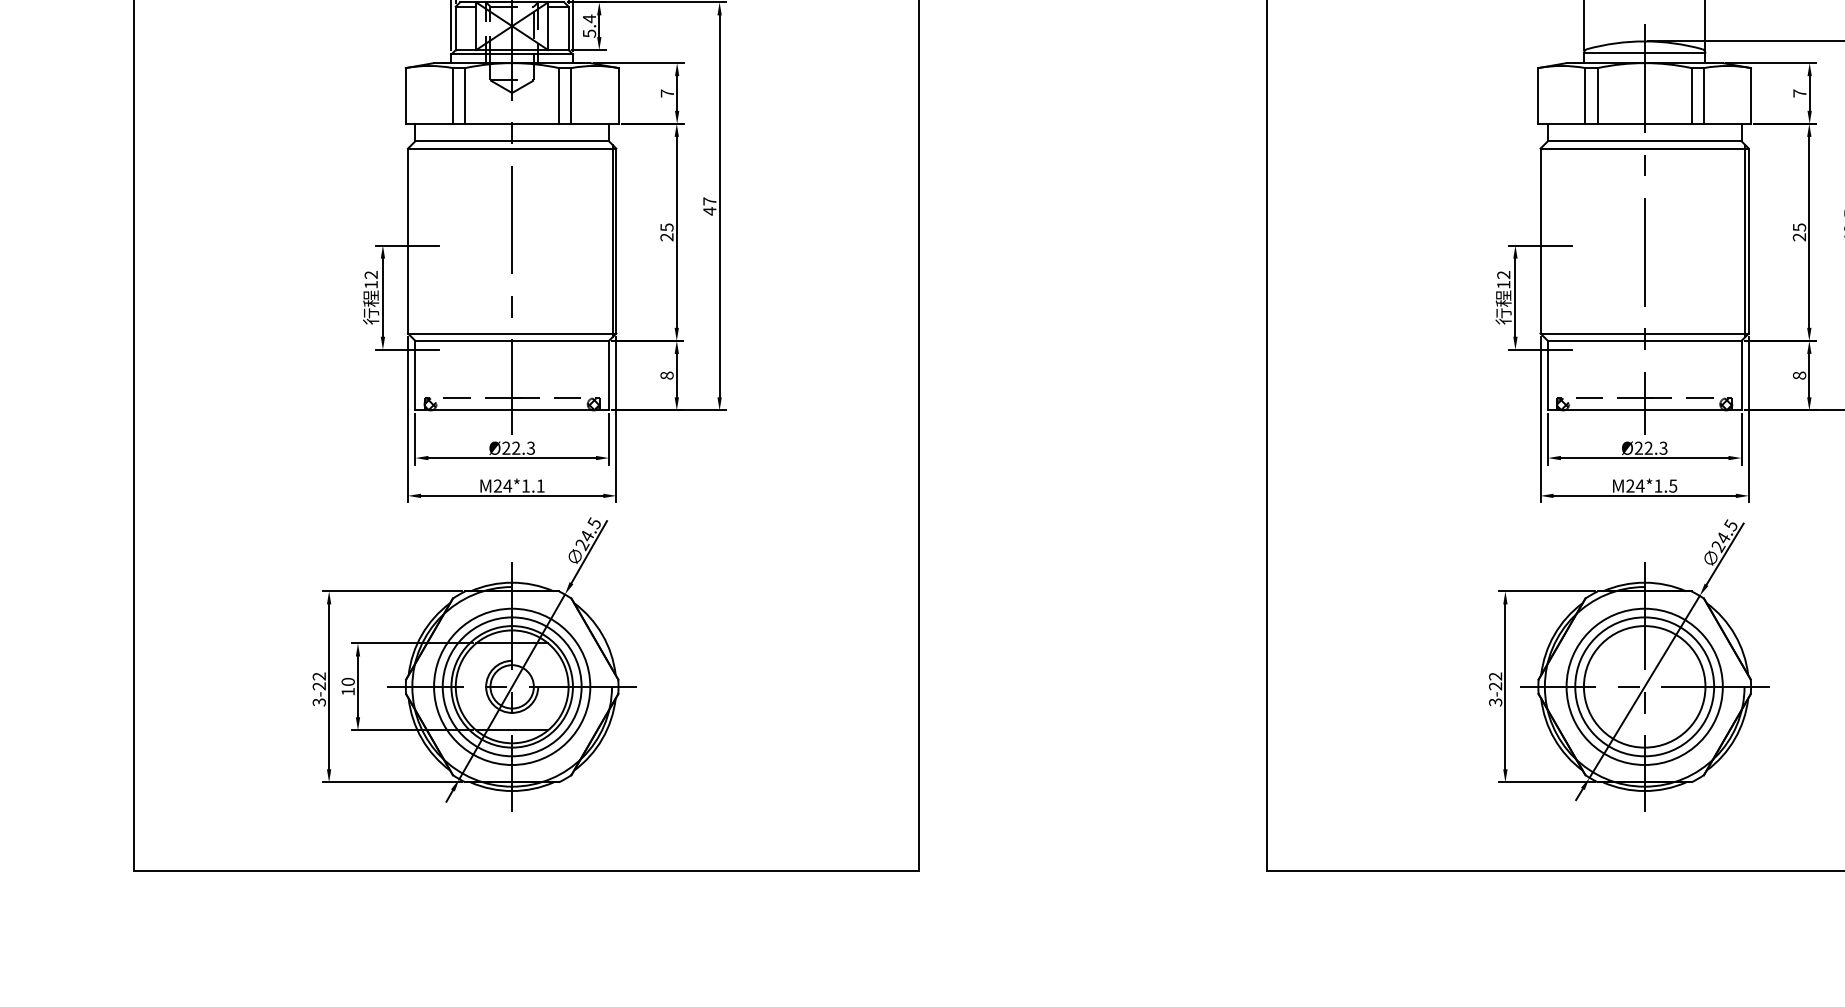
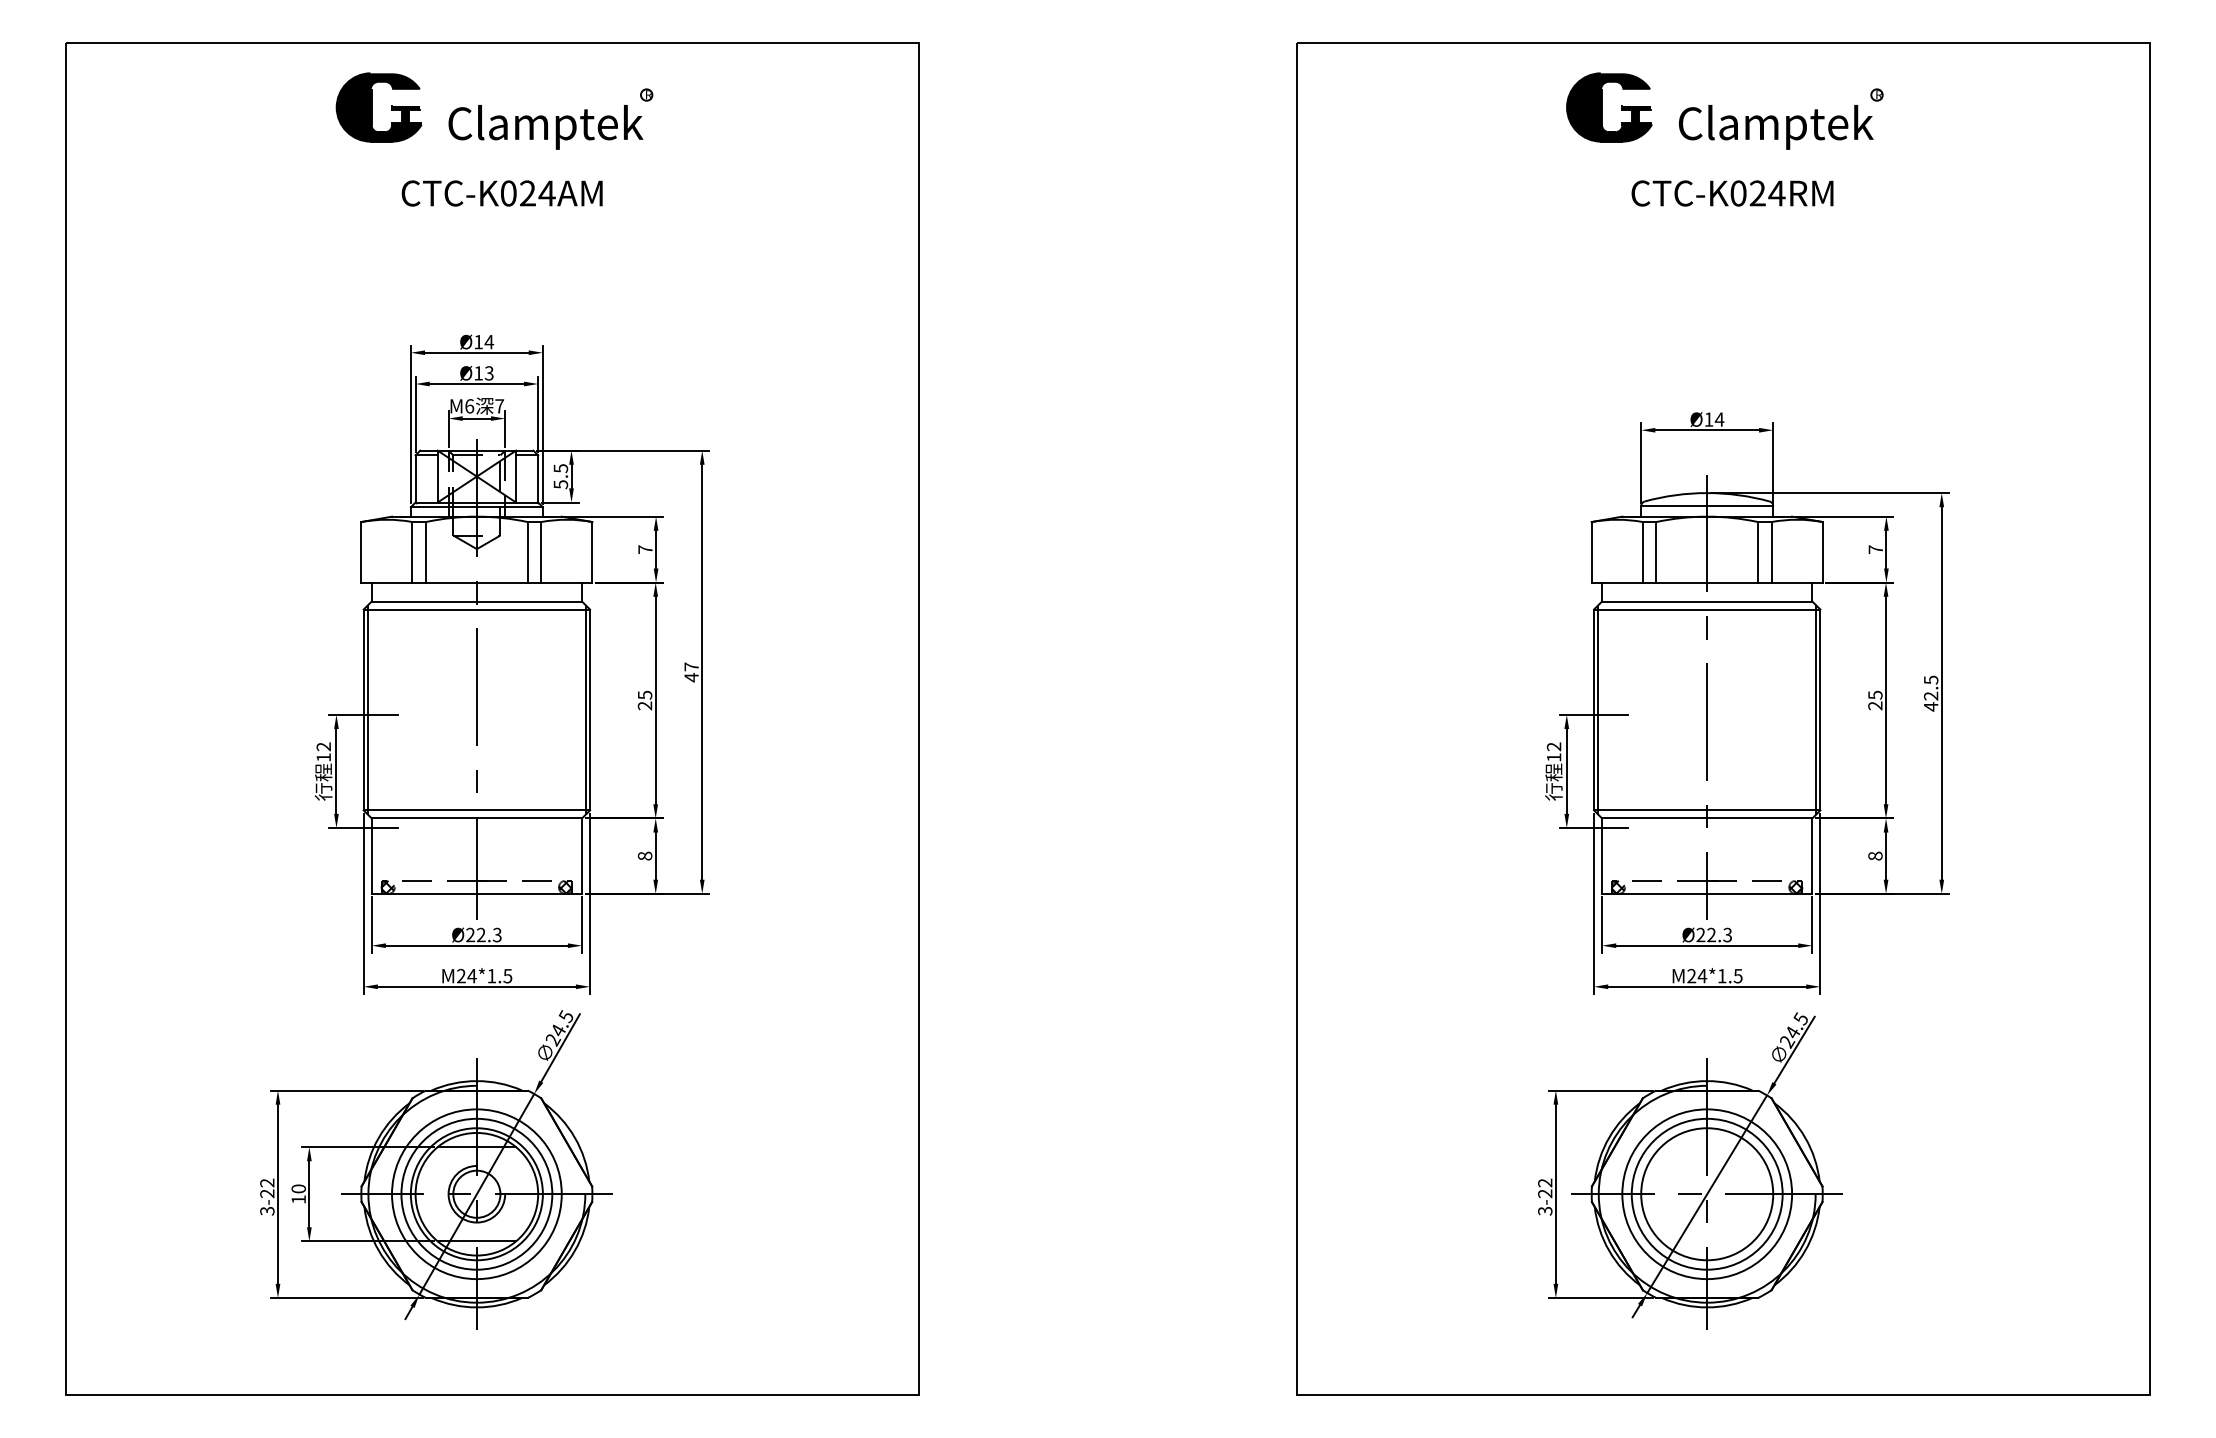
text: (589, 18) -> (560, 468), 5.4 -> 5.5
line: (411, 240) -> (367, 709), added
line: (1544, 240) -> (1598, 709), added
text: (540, 486) -> (507, 976), M24*1.1 -> M24*1.5

